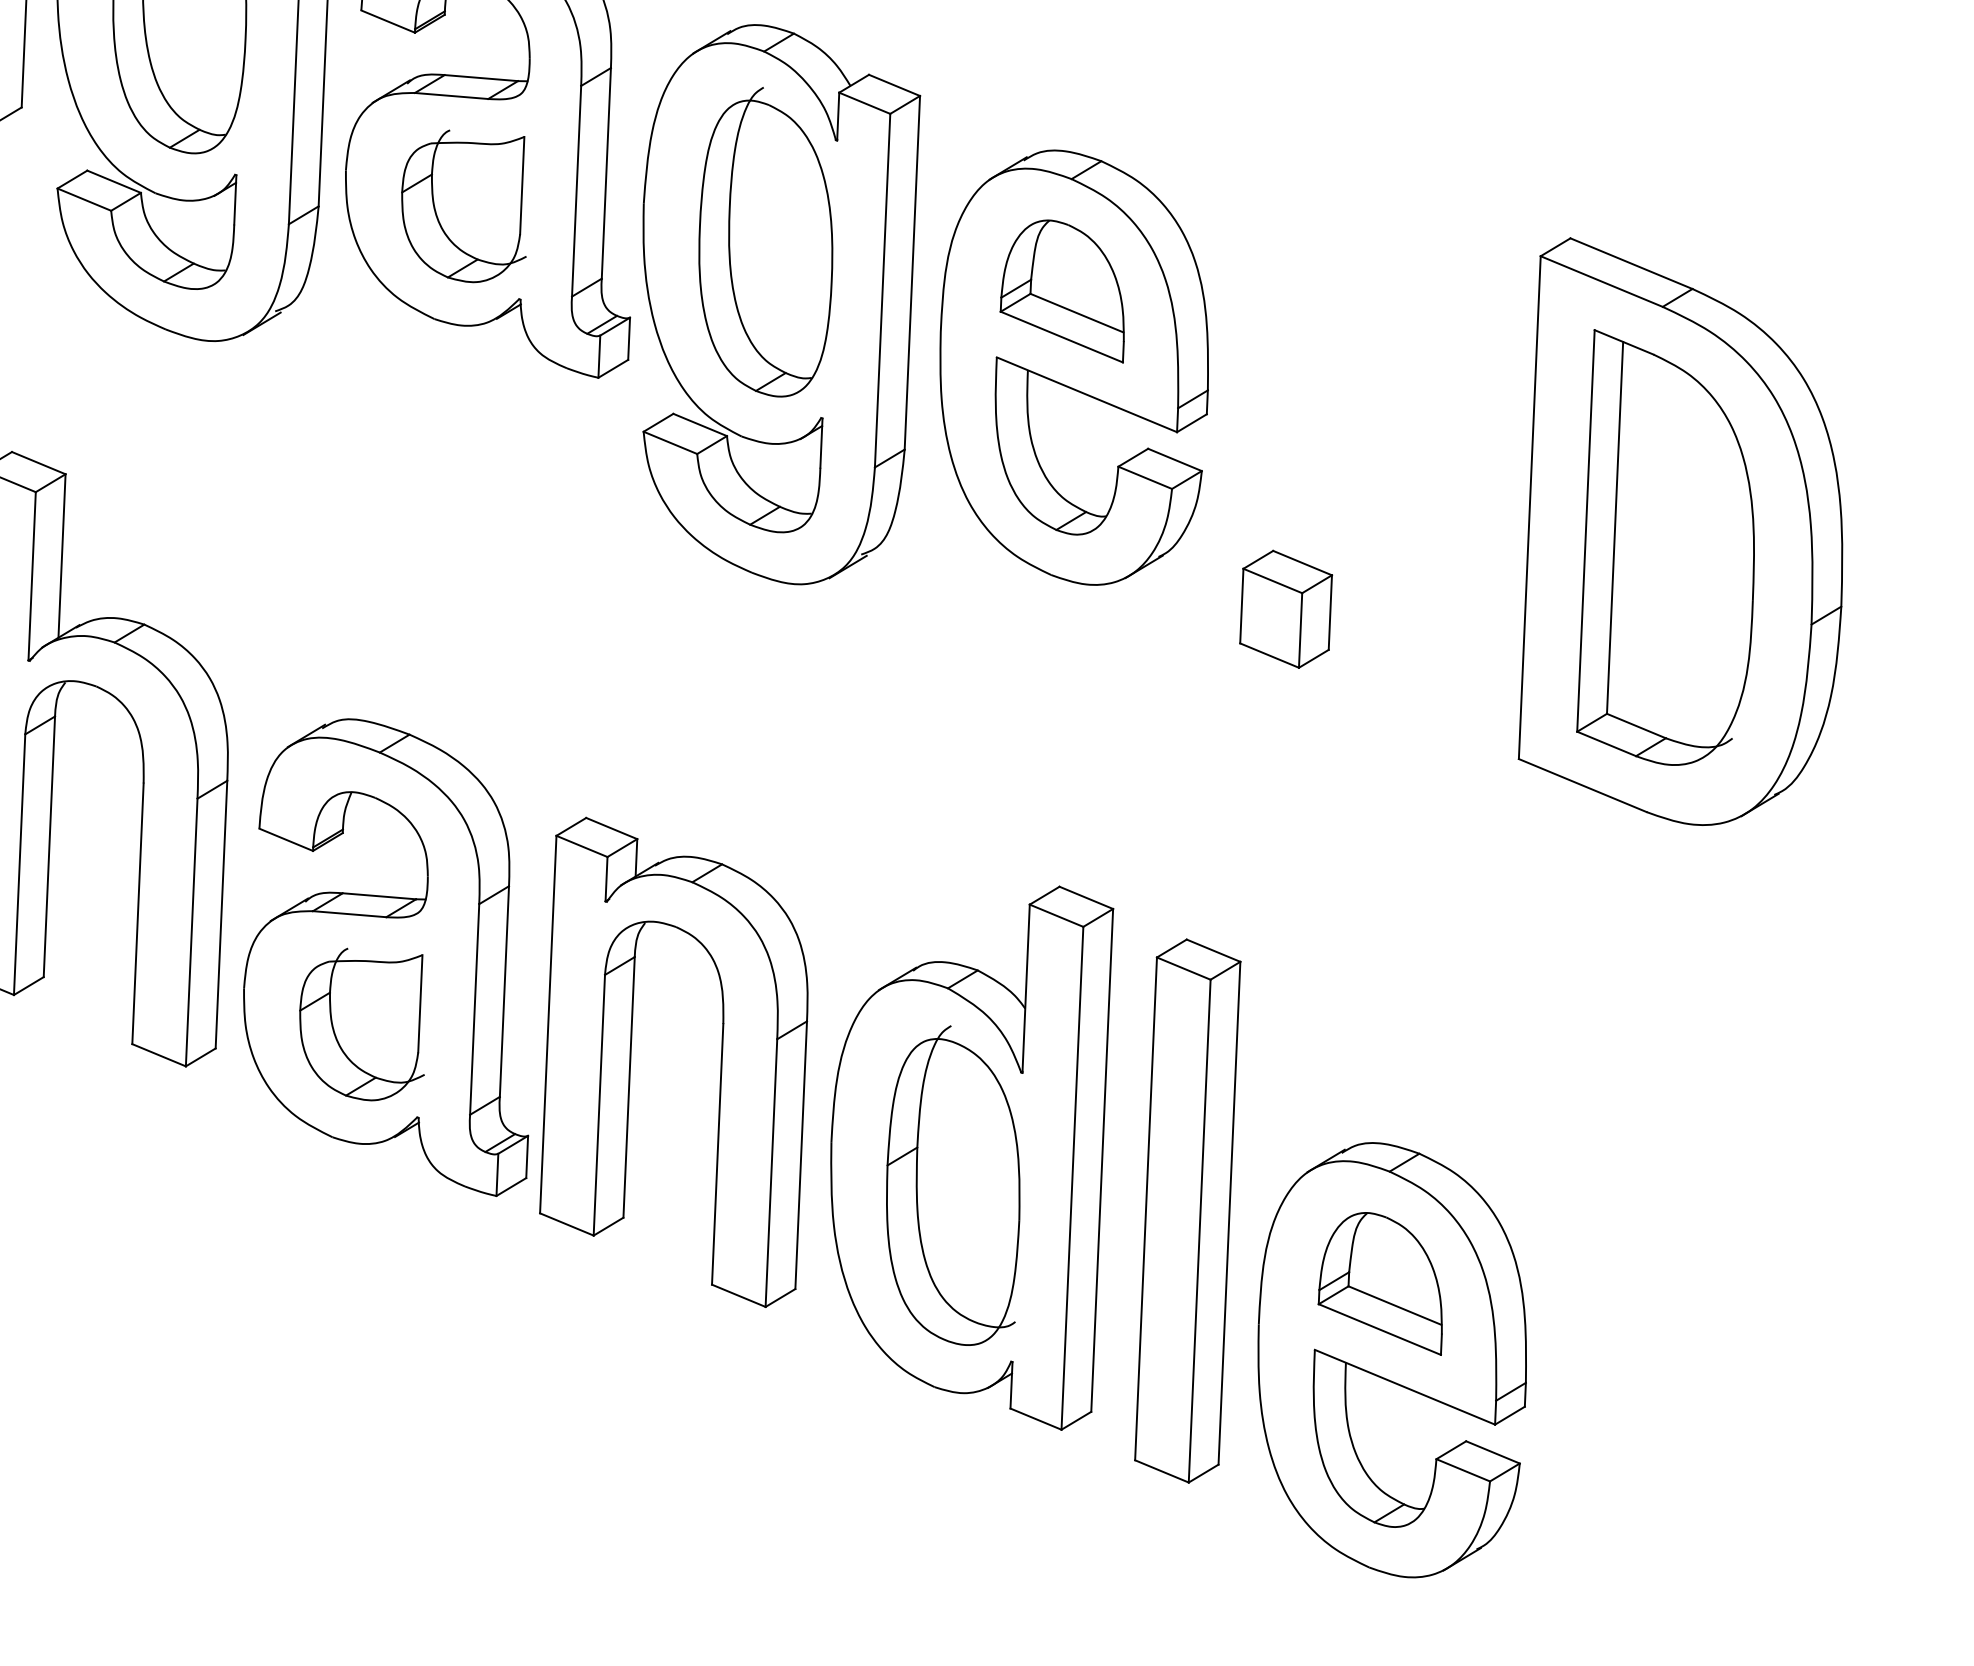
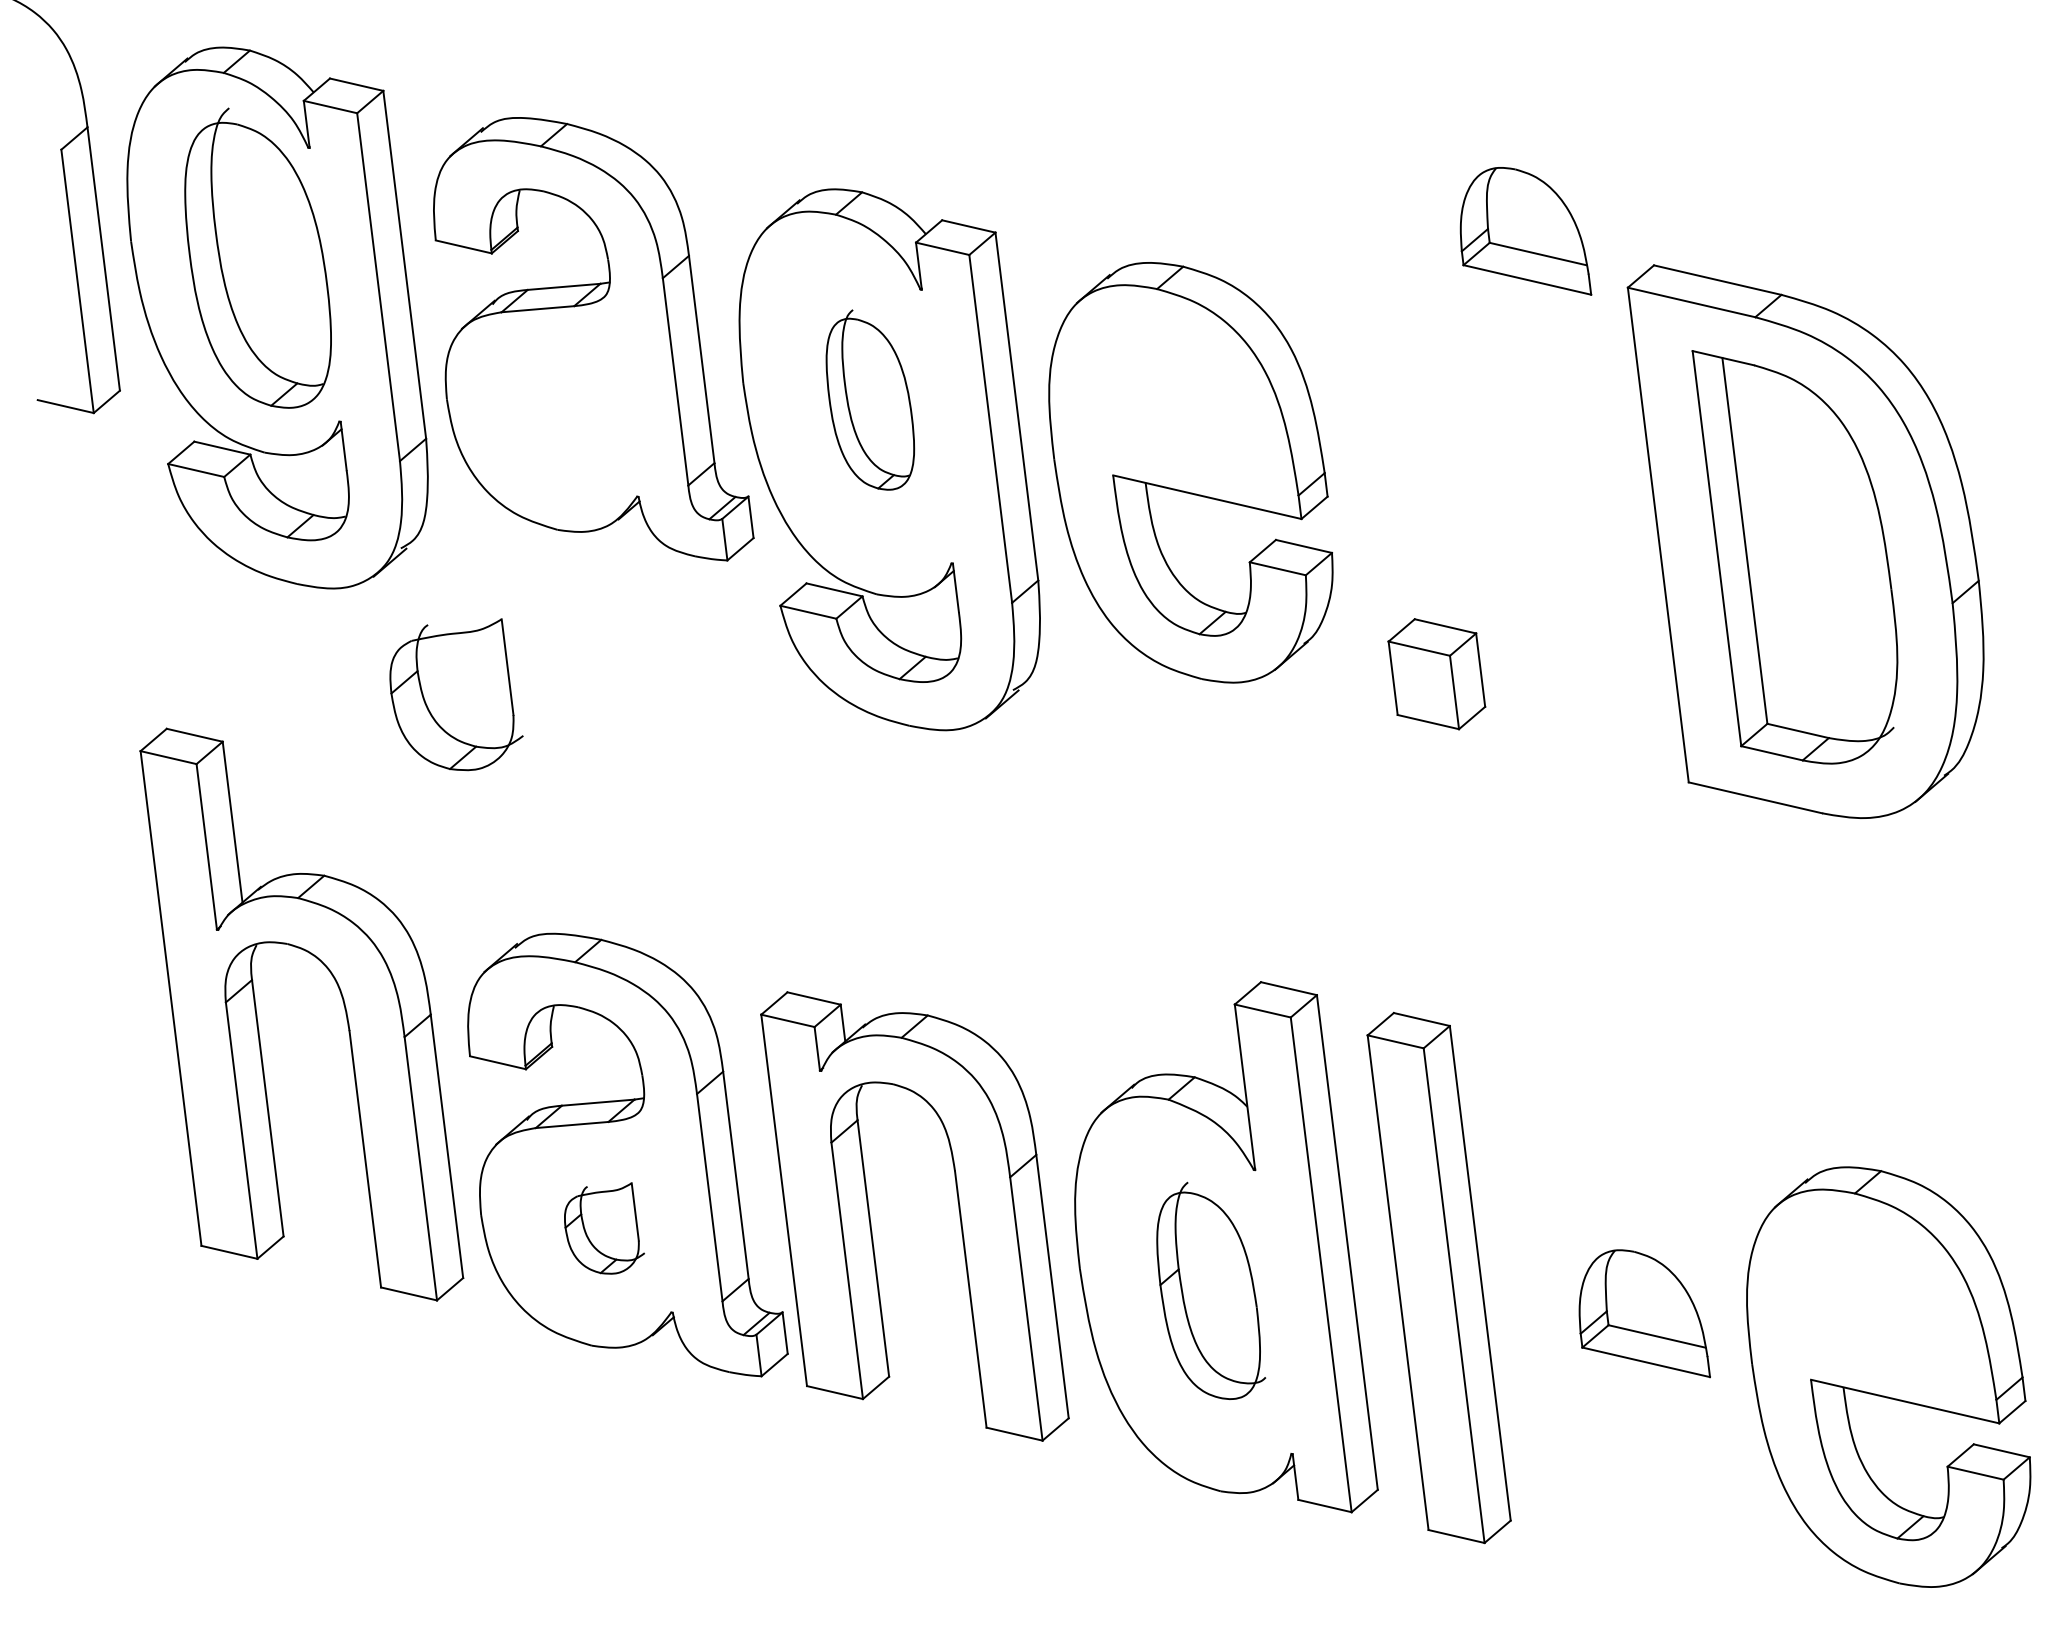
part: (466, 204) -> (456, 694), moved
part: (767, 241) -> (870, 399), size x0.6
part: (1068, 288) -> (1525, 231), moved
part: (364, 1022) -> (604, 1228), size x0.6
part: (958, 1185) -> (1211, 1290), size x0.7
part: (1392, 1359) -> (1888, 1376), moved

